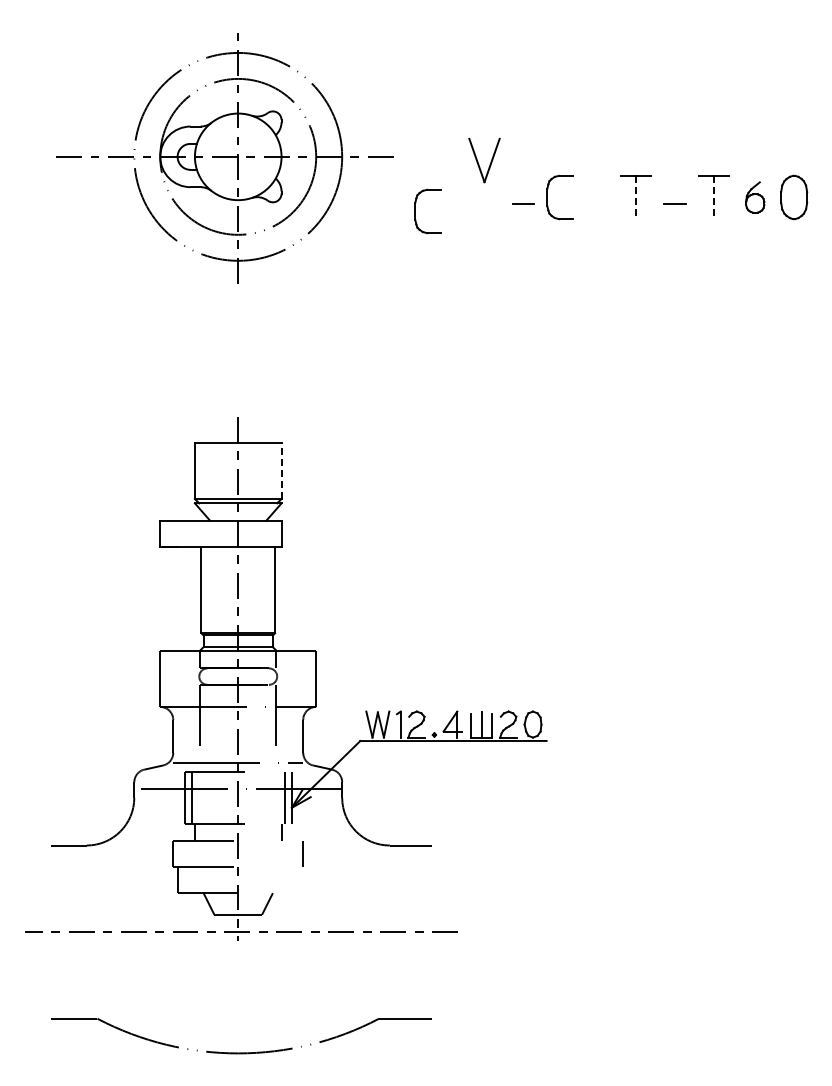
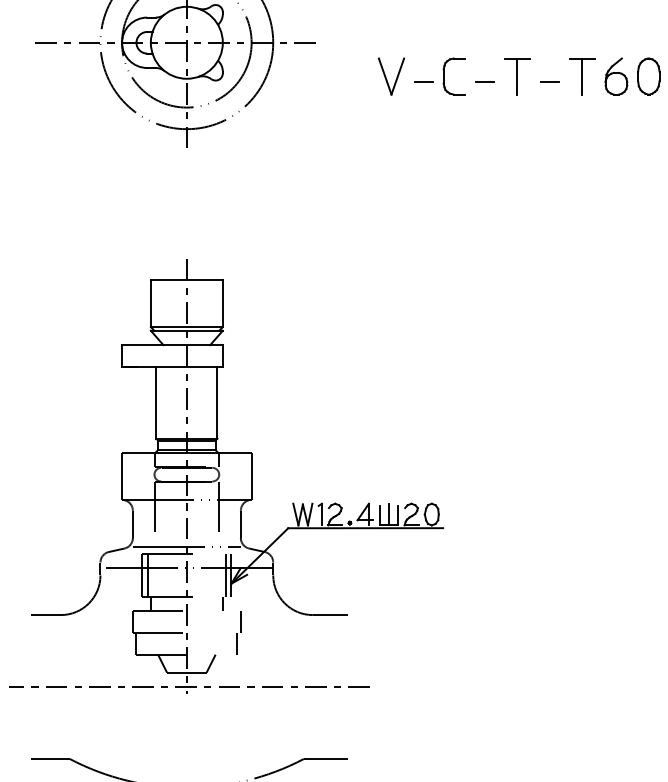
part: (478, 161) -> (386, 77), moved
line: (636, 197) -> (517, 76), dashed -> solid
line: (714, 197) -> (582, 76), dashed -> solid
part: (755, 197) -> (616, 76), size x1.43
line: (596, 203) -> (484, 81), added
part: (415, 211) -> (334, 88), removed
line: (281, 470) -> (222, 303), dashed -> solid
line: (298, 880) -> (236, 644), added

